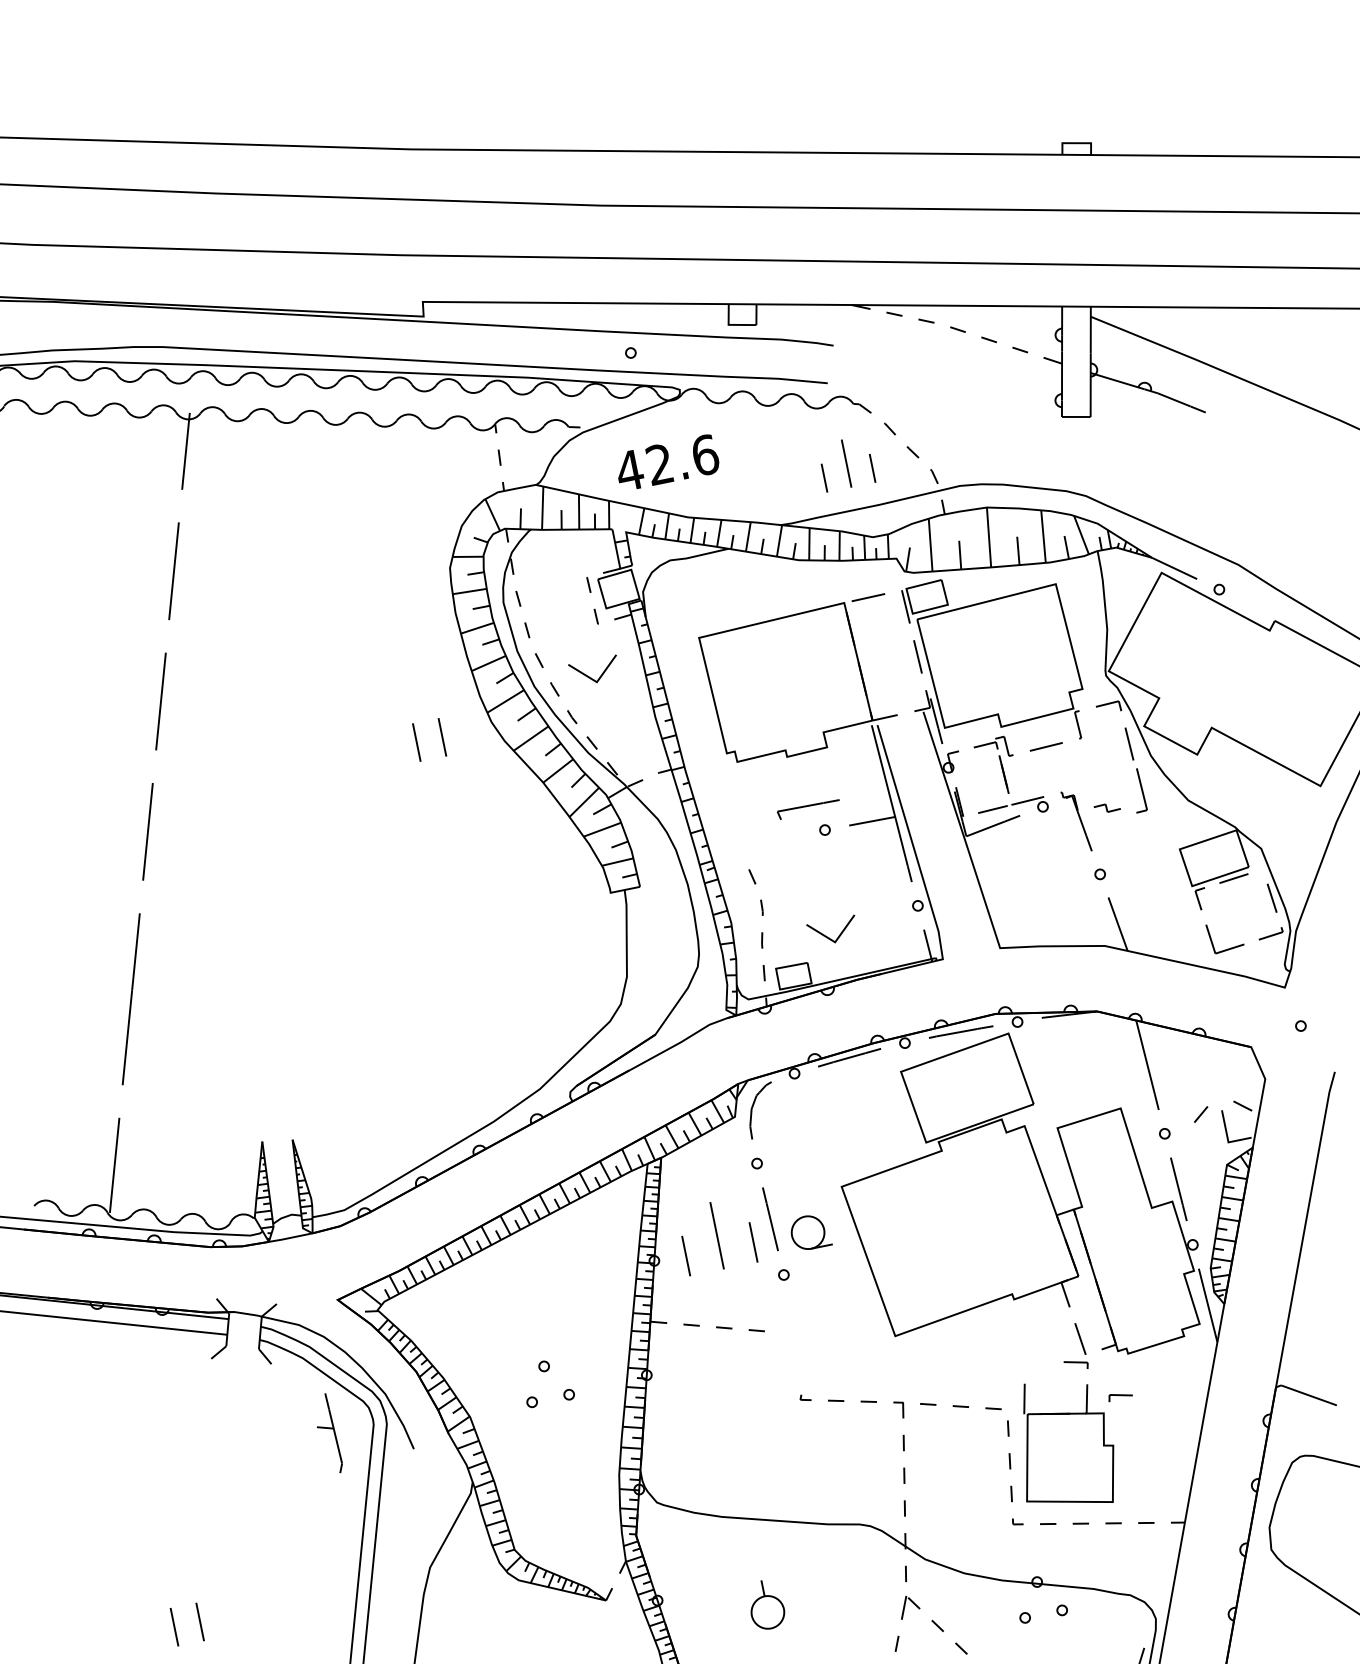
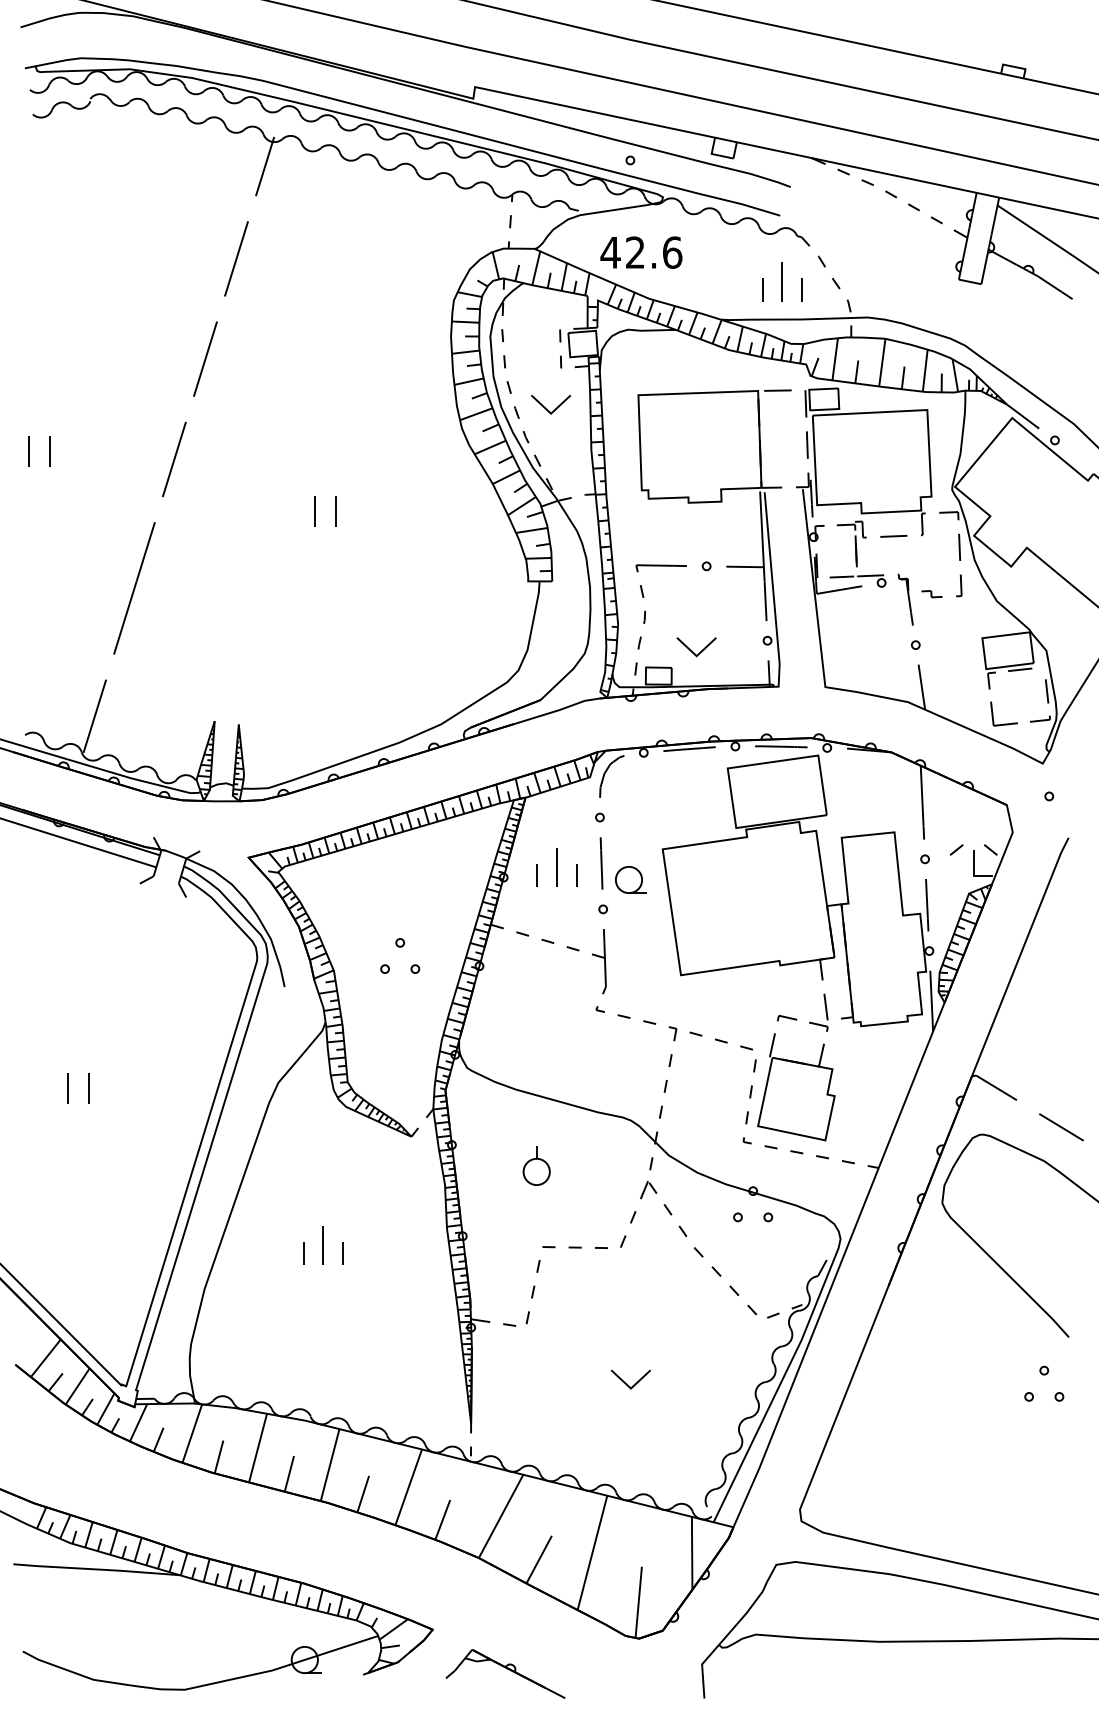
part: (417, 742) -> (315, 511), moved
part: (1138, 790) -> (959, 585), size x0.62
part: (807, 809) -> (660, 568), moved
part: (716, 1235) -> (556, 867), size x0.71
part: (1120, 1395) -> (787, 1017), moved
part: (327, 1434) -> (599, 961), moved

